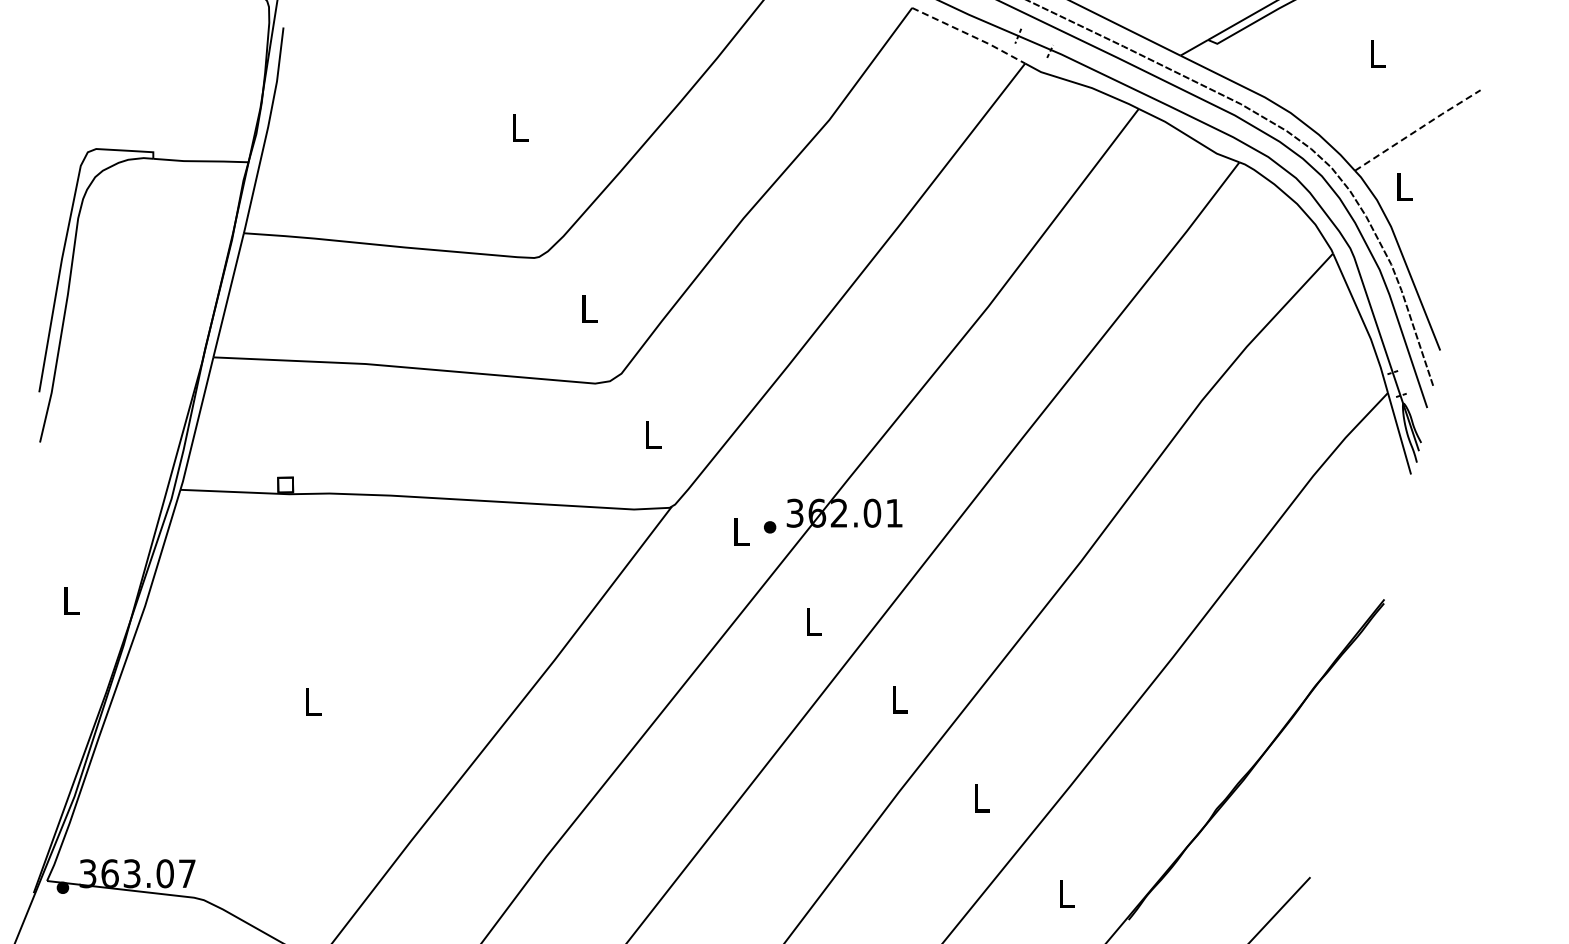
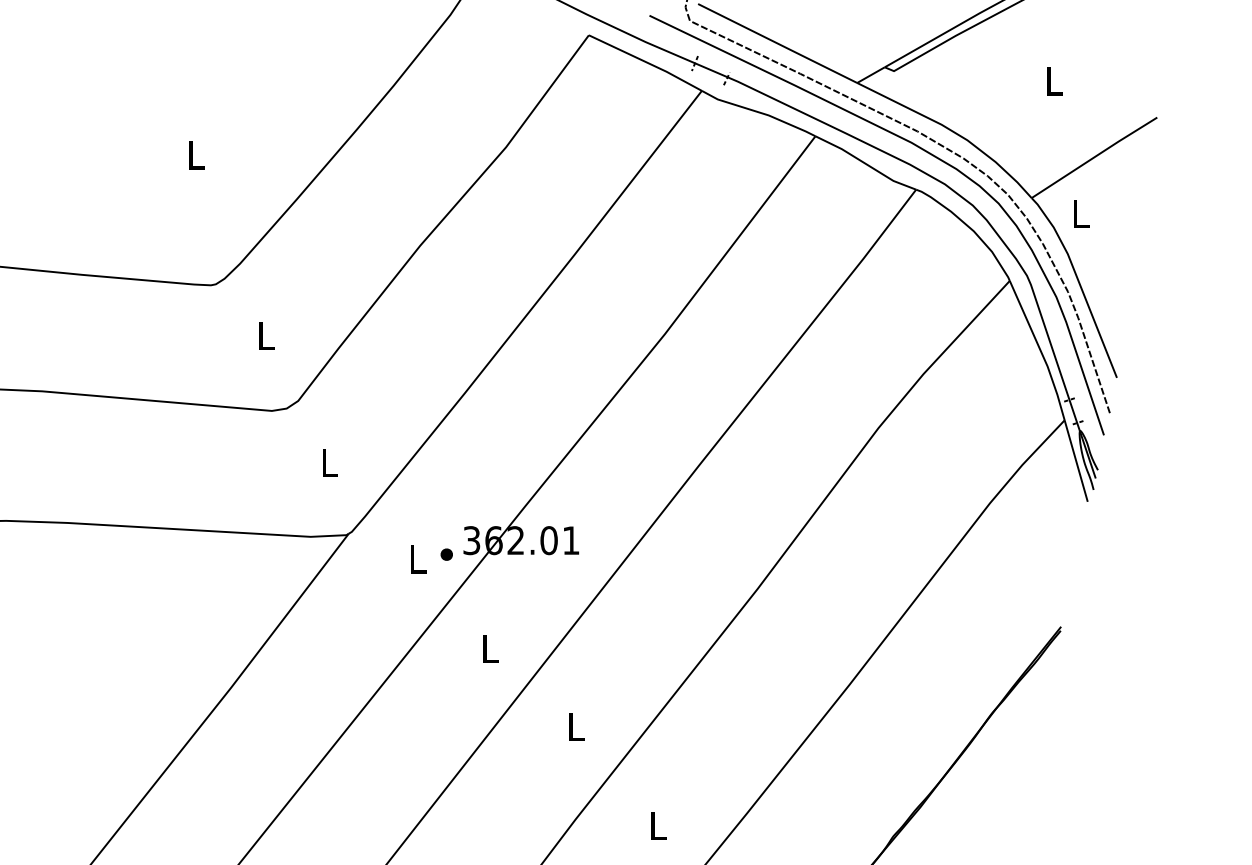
line: (970, 35) -> (647, 62), dashed -> solid
line: (1418, 129) -> (1095, 156), dashed -> solid

